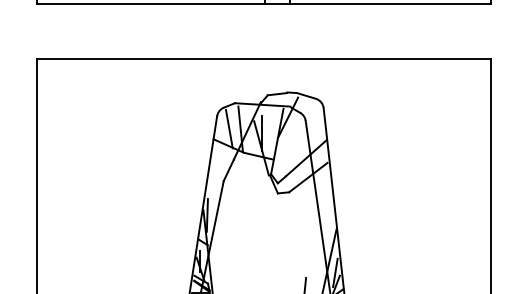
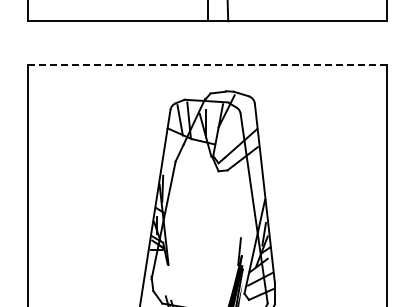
line: (263, 58) -> (207, 64), solid -> dashed

